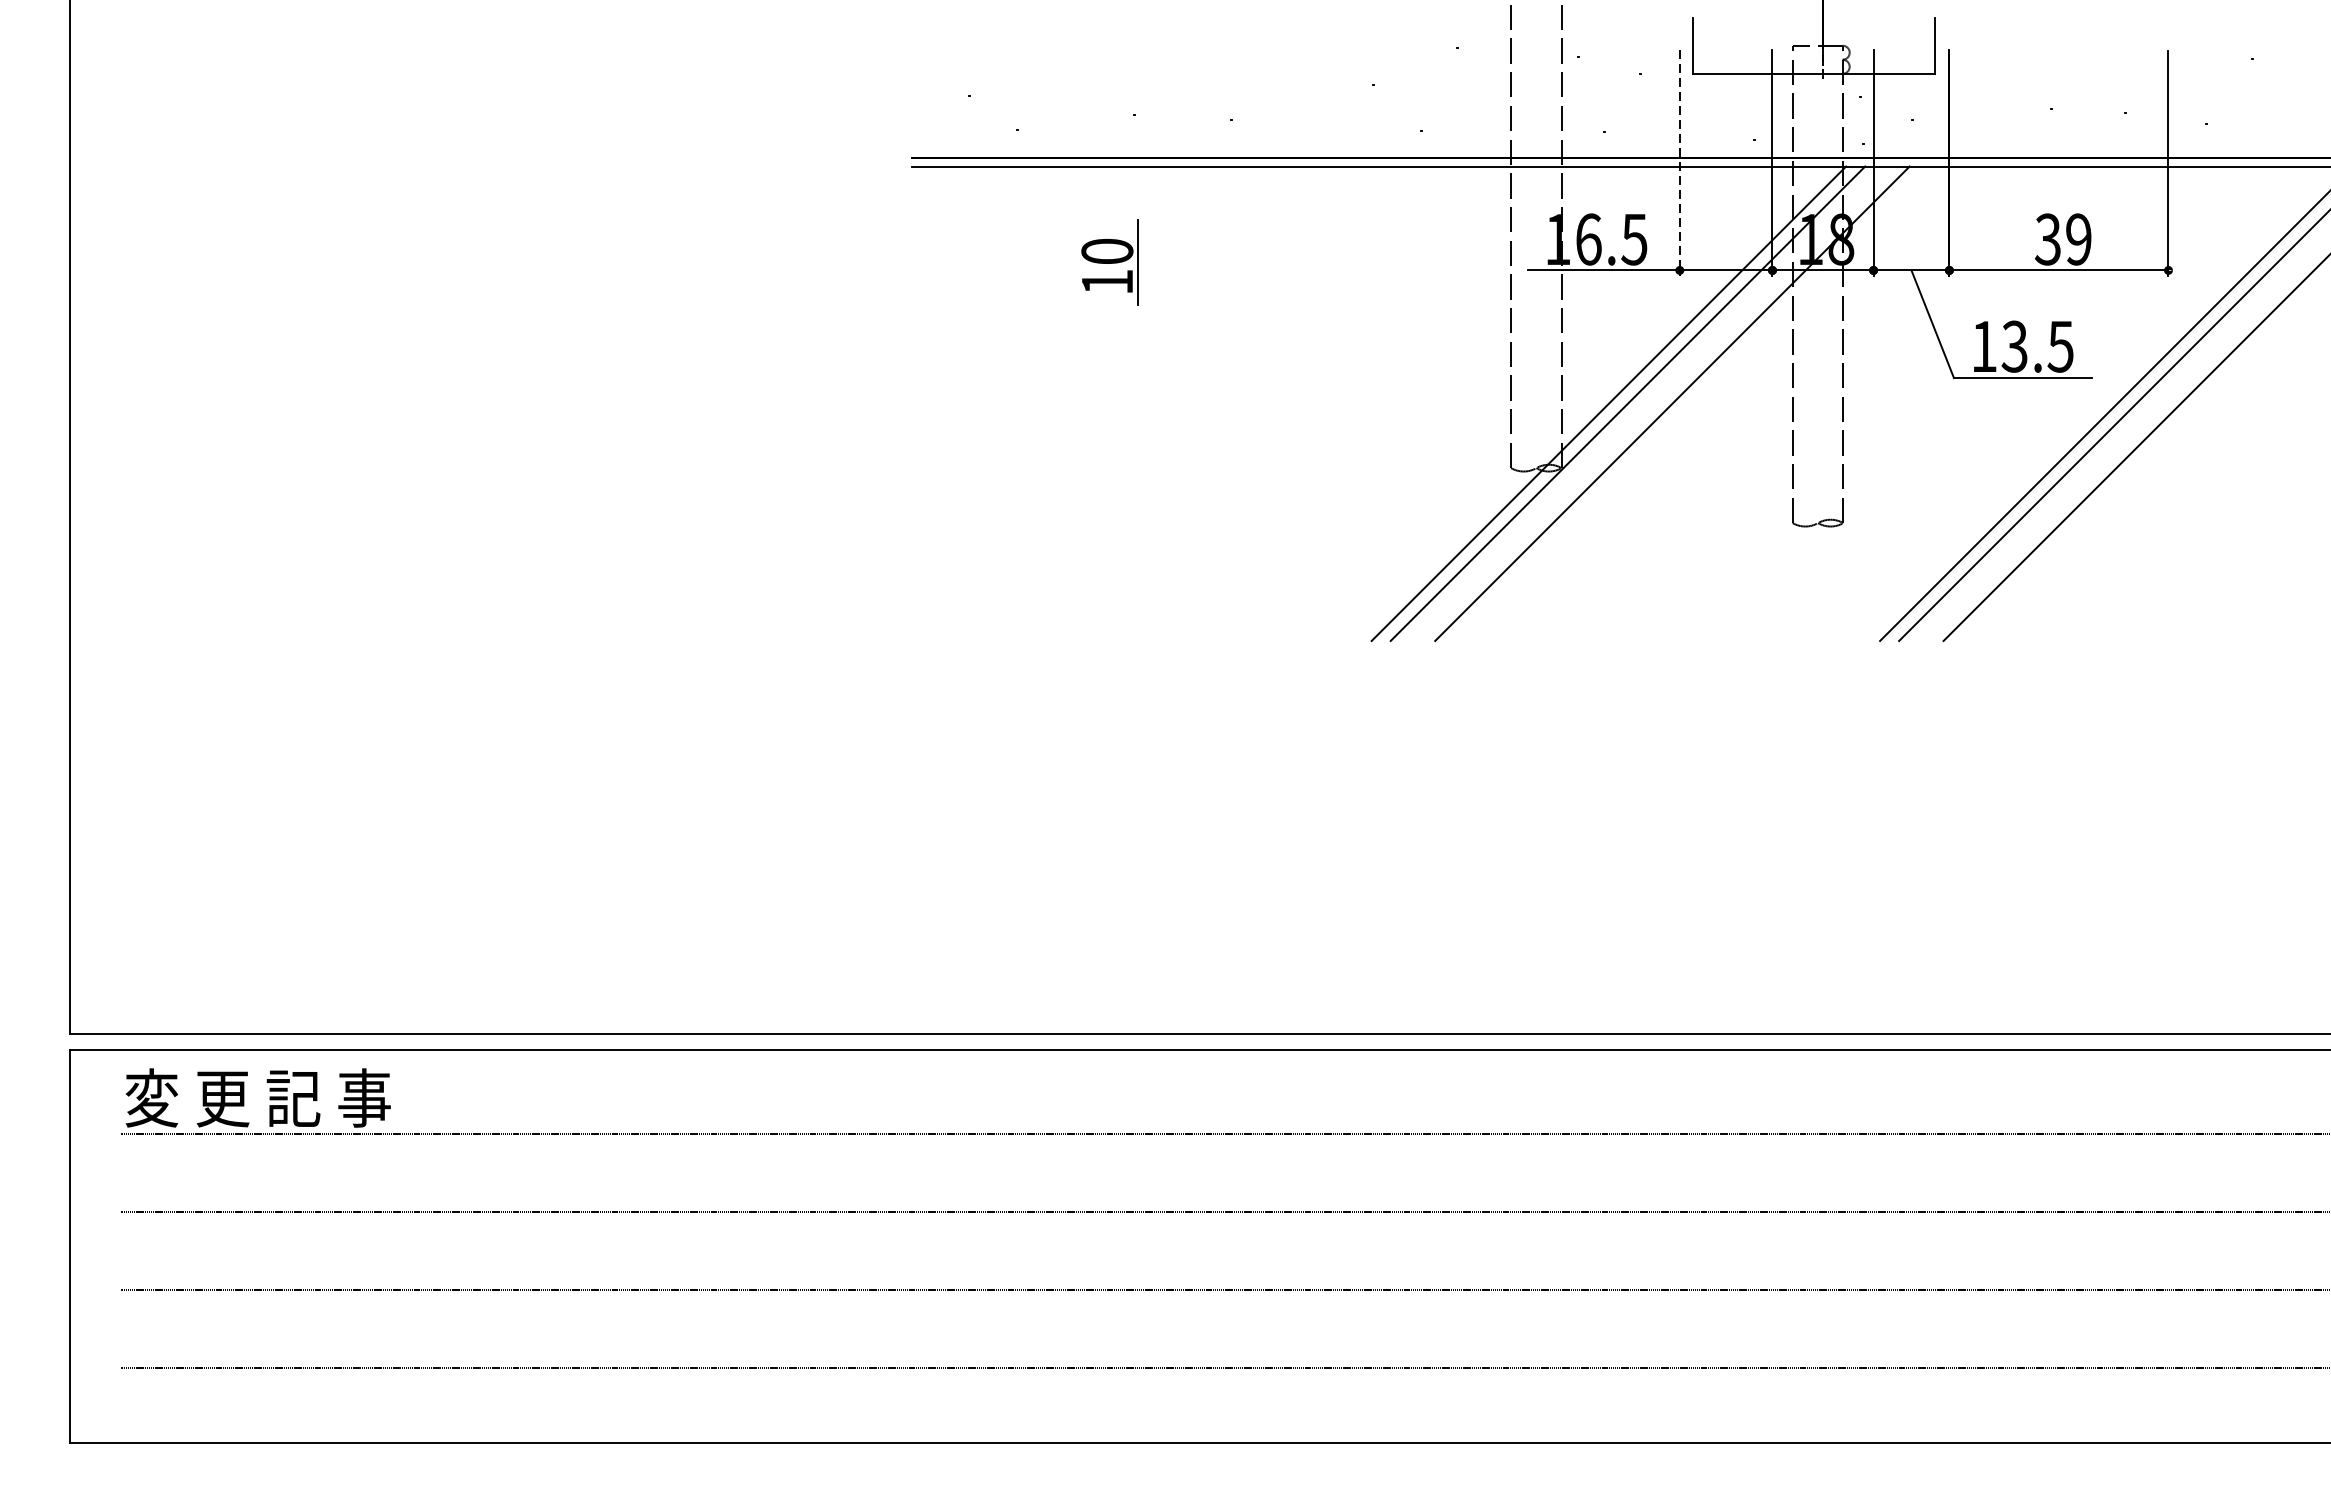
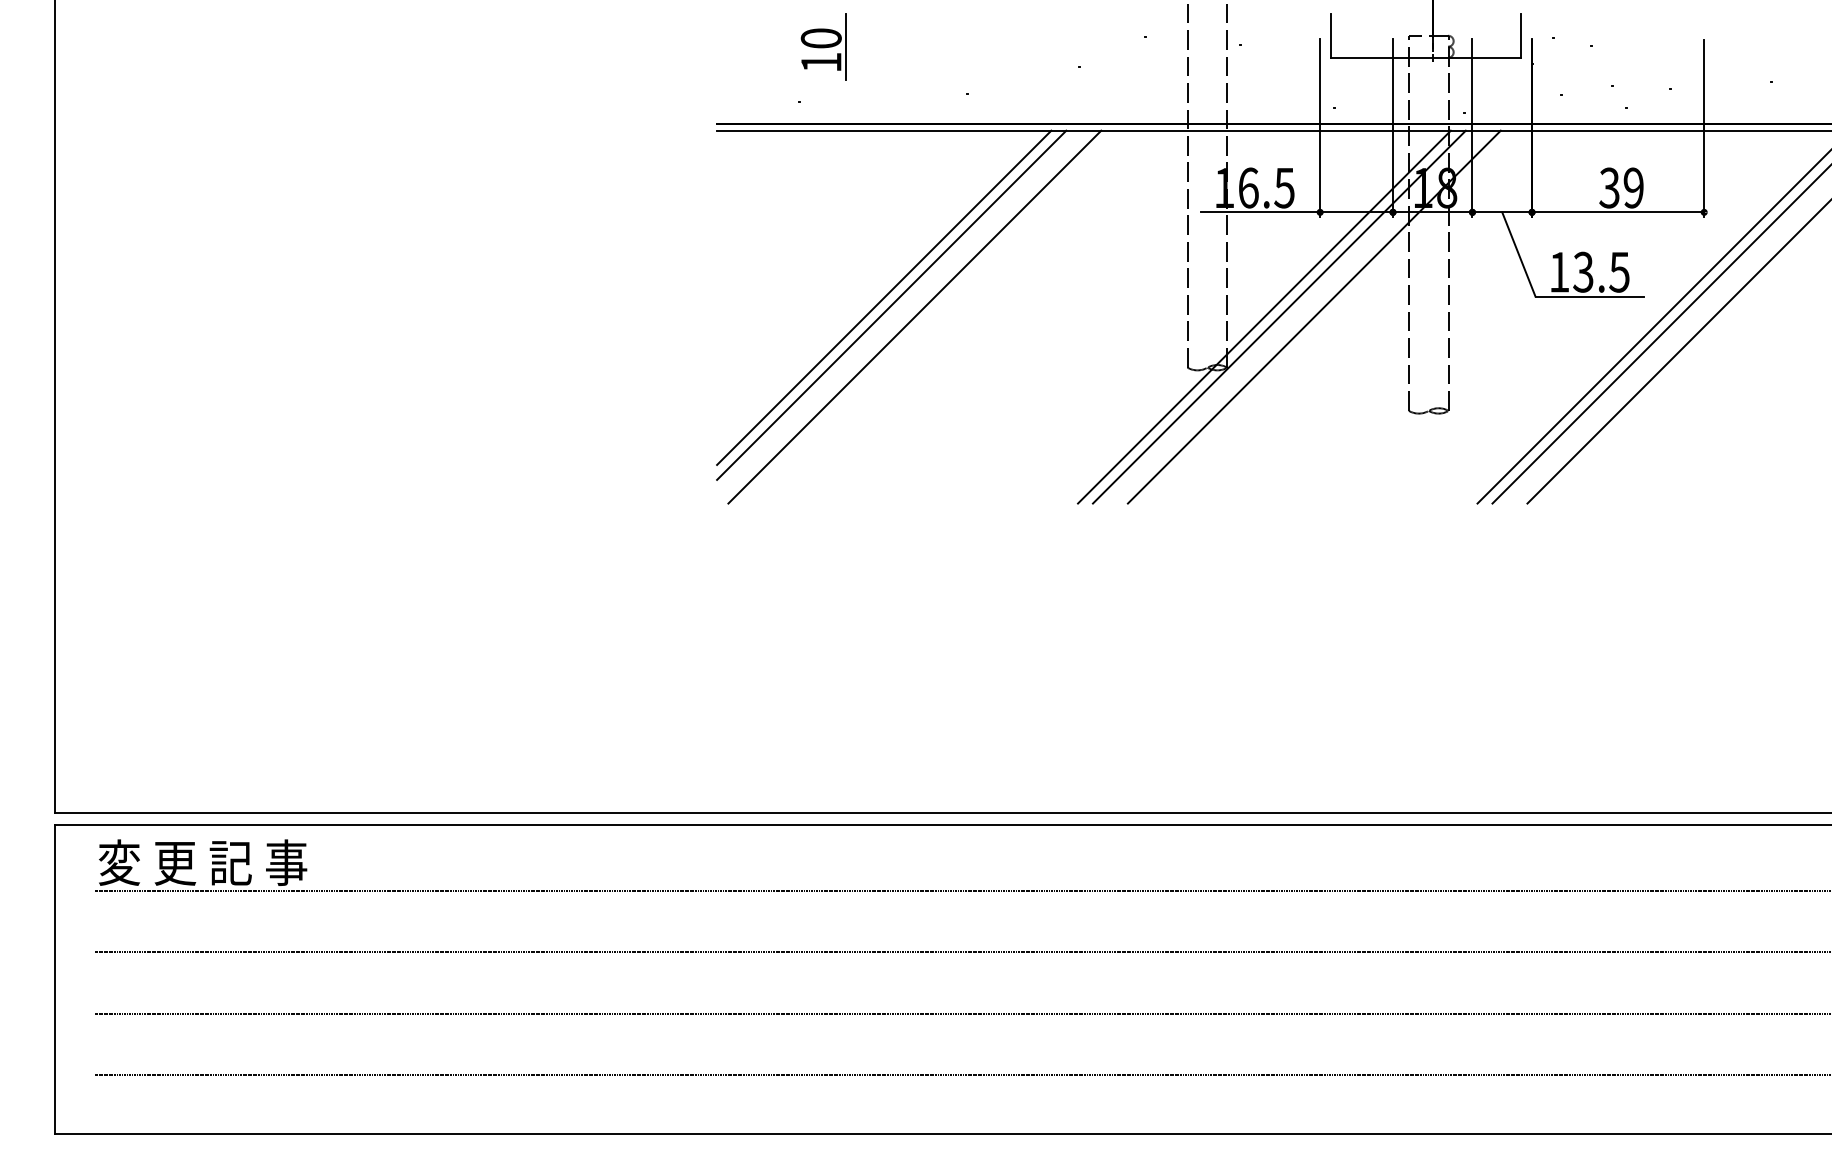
line: (1680, 163) -> (1320, 128), dashed -> solid
part: (1110, 261) -> (823, 46), moved
line: (1125, 378) -> (884, 297), added
line: (1134, 387) -> (891, 304), added
line: (1163, 402) -> (914, 316), added

